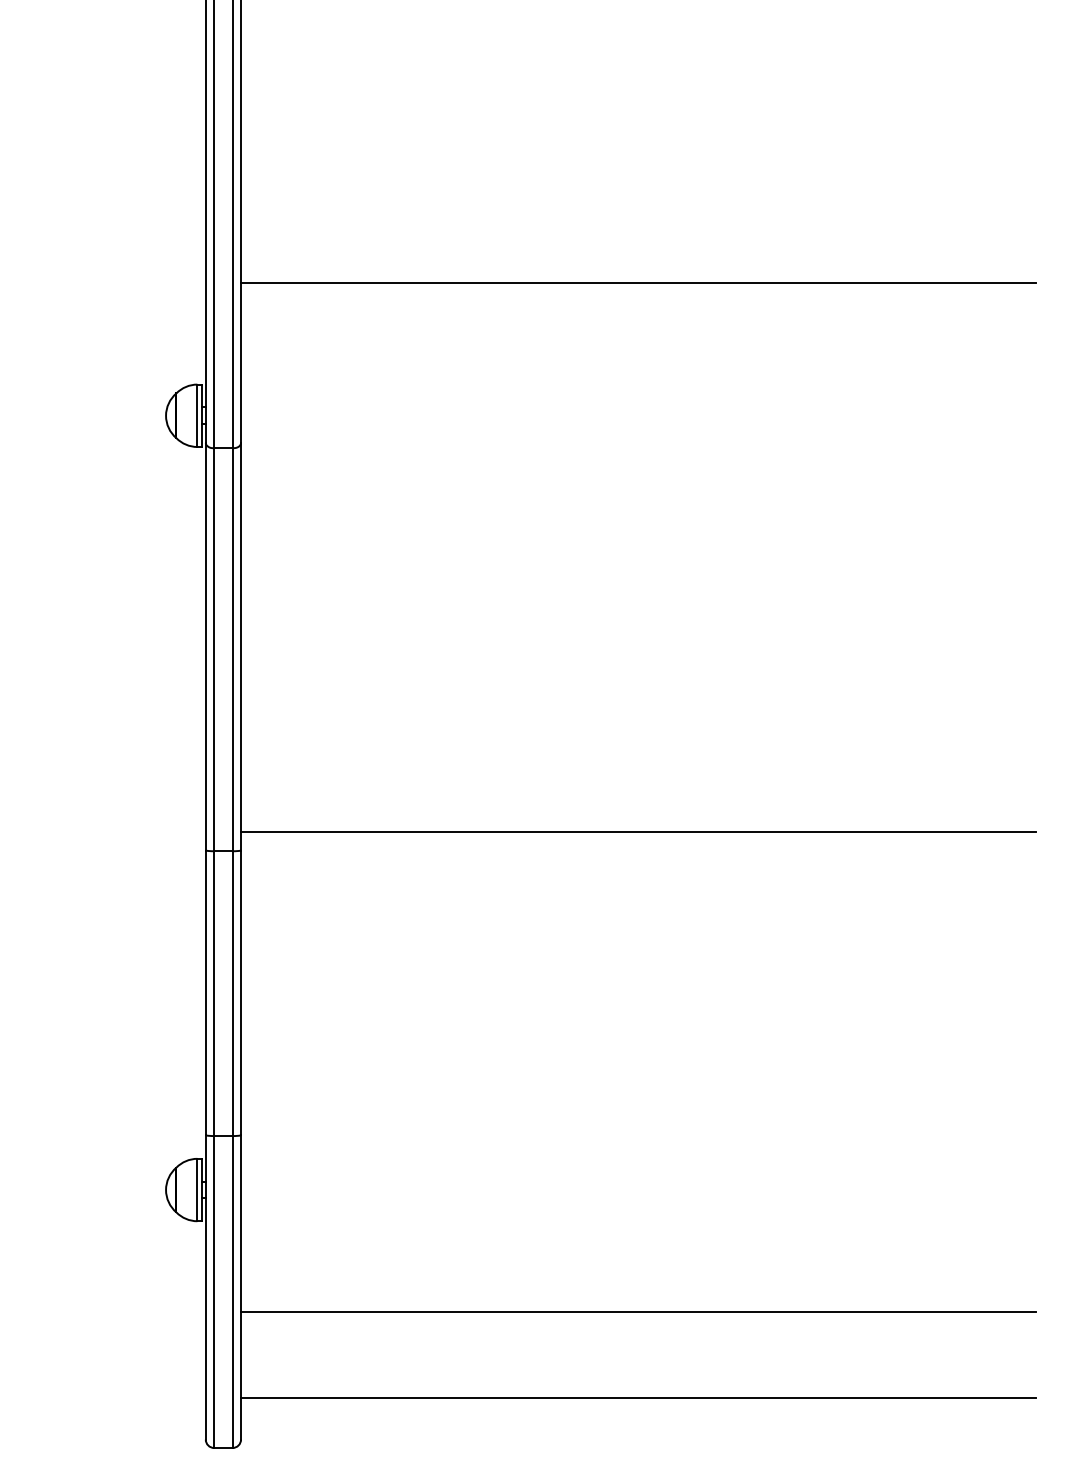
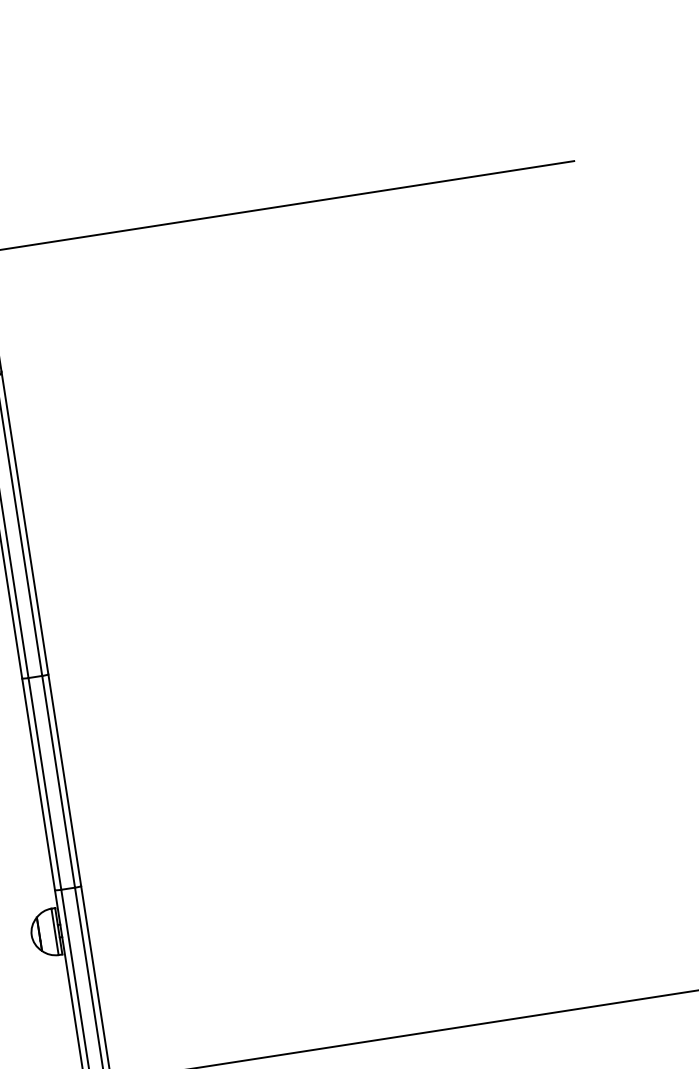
line: (638, 832) -> (341, 615), removed
line: (638, 1311) -> (396, 971), removed

